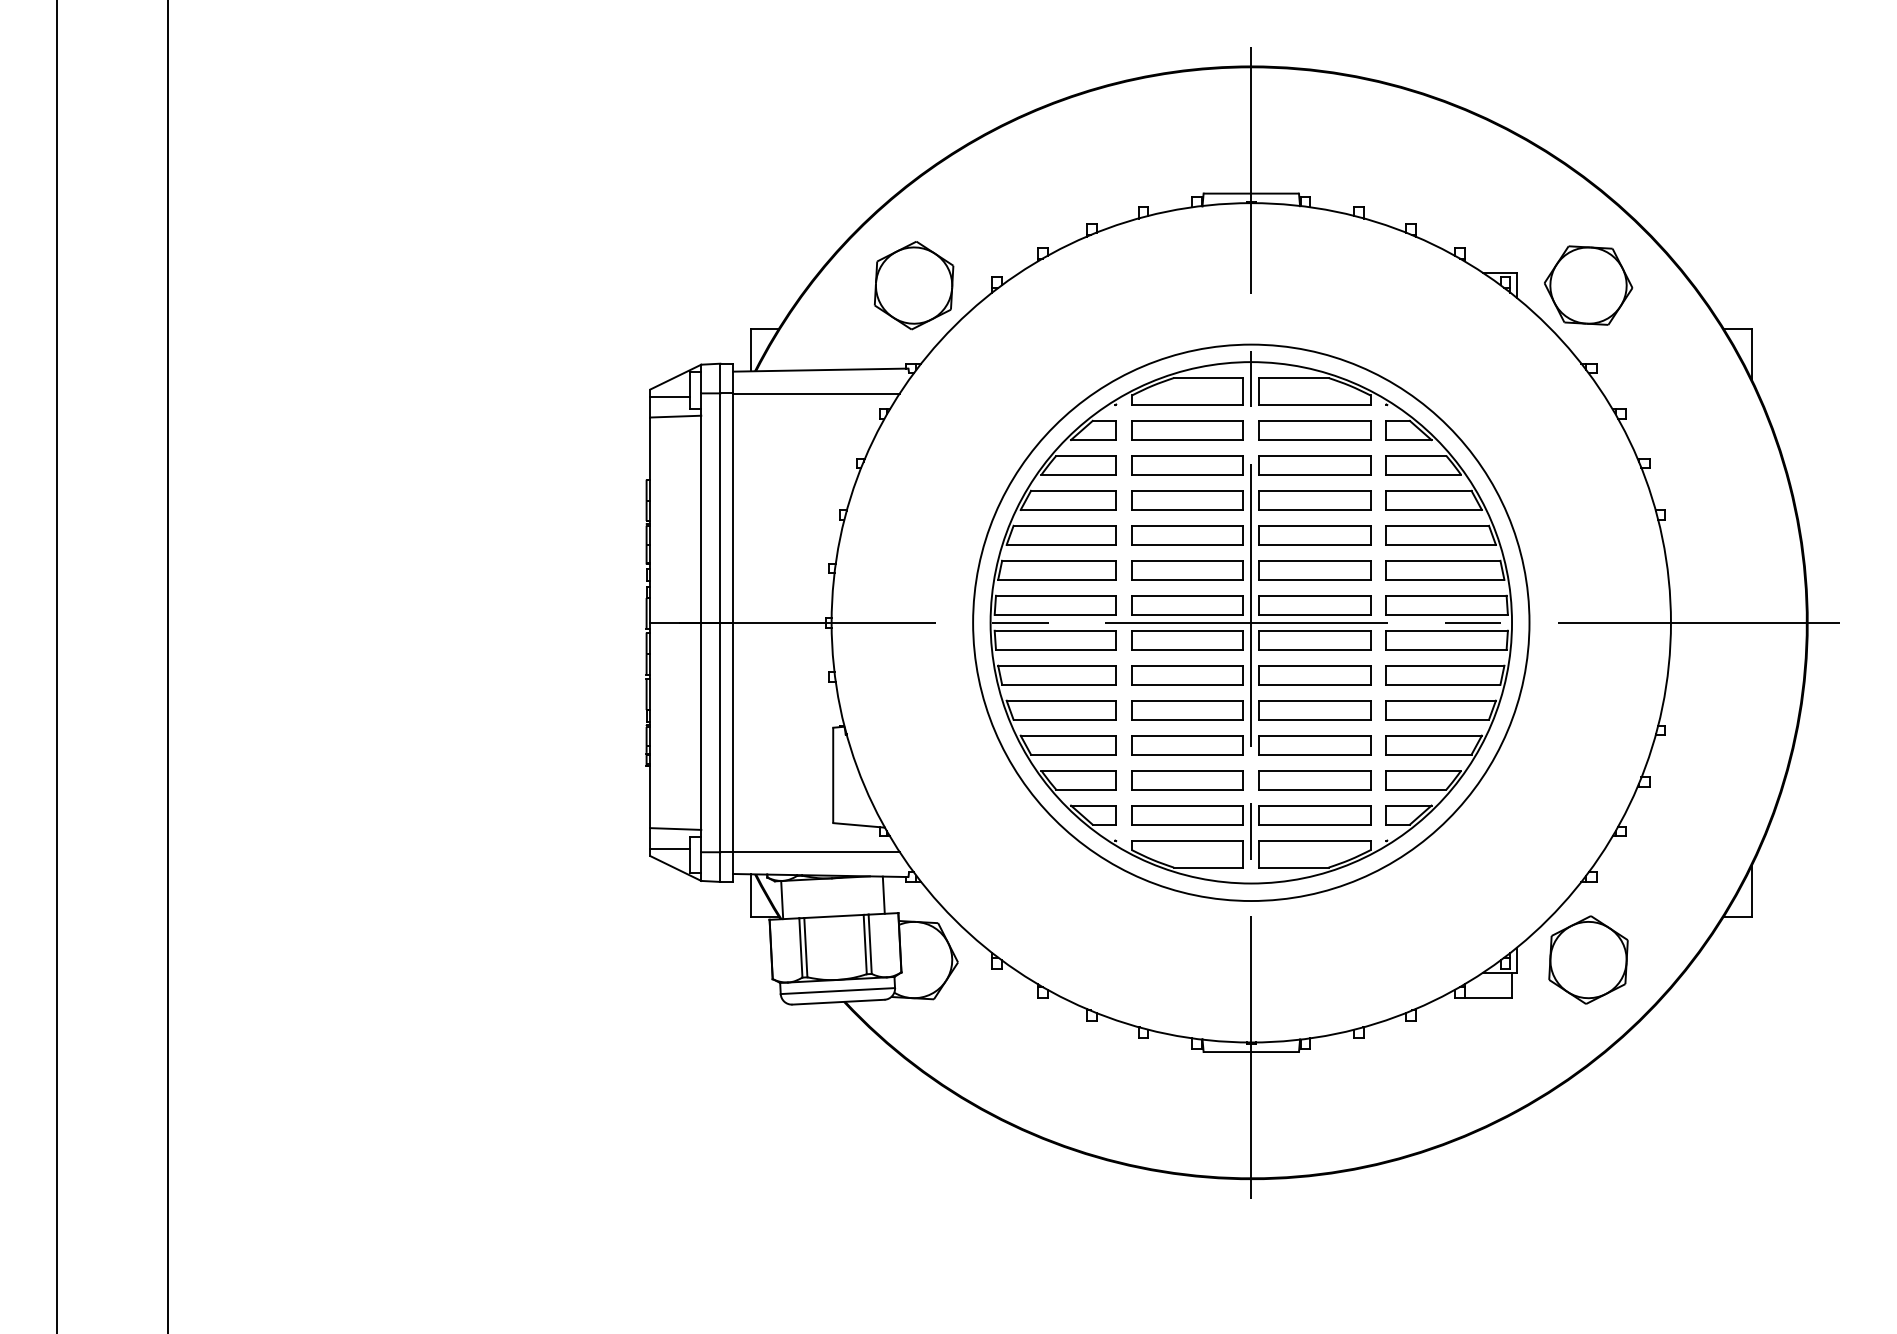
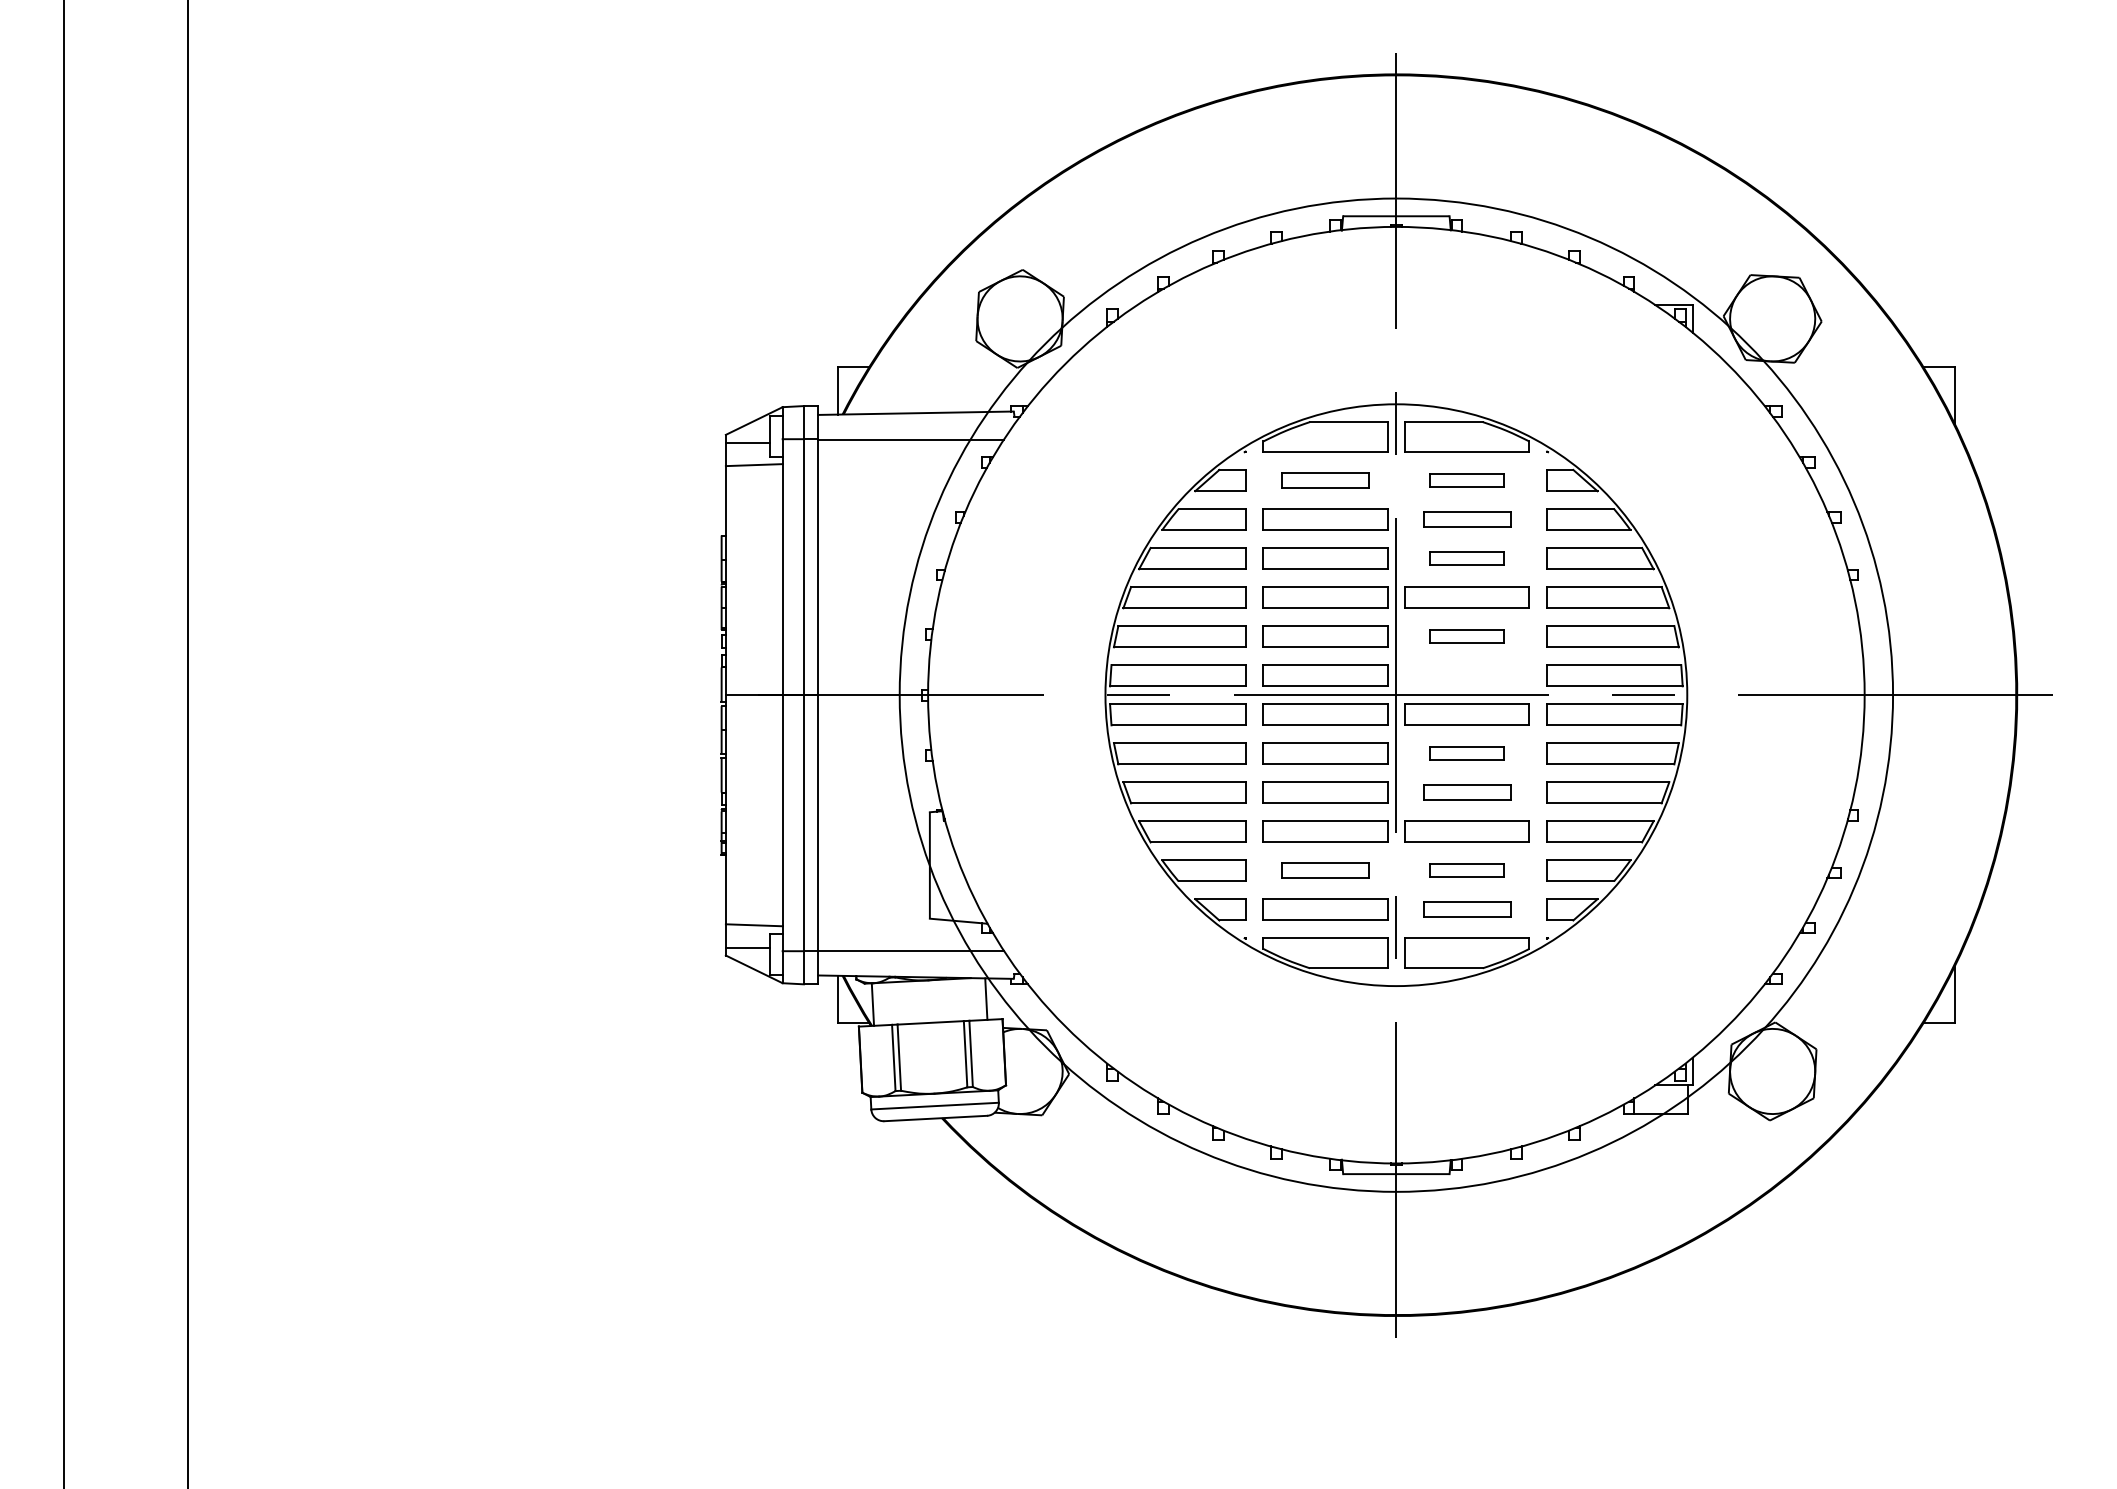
part: (1187, 430) -> (1325, 480), size x0.7
part: (1314, 430) -> (1466, 480), size x0.6
part: (1314, 465) -> (1466, 519), size x0.7
part: (1314, 500) -> (1466, 558), size x0.6
part: (1314, 570) -> (1466, 636), size x0.6
part: (1314, 605) -> (1466, 675), removed
circle: (1250, 622) -> (1395, 694), size x1.6
part: (1314, 675) -> (1466, 753), size x0.6
part: (1314, 710) -> (1466, 792), size x0.7
part: (1187, 779) -> (1325, 870), size x0.7
part: (1314, 779) -> (1466, 870), size x0.6
part: (1314, 814) -> (1466, 909), size x0.7

